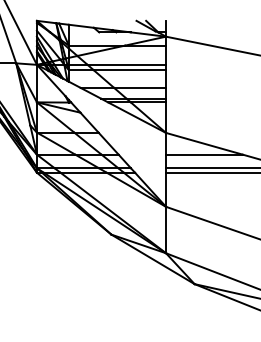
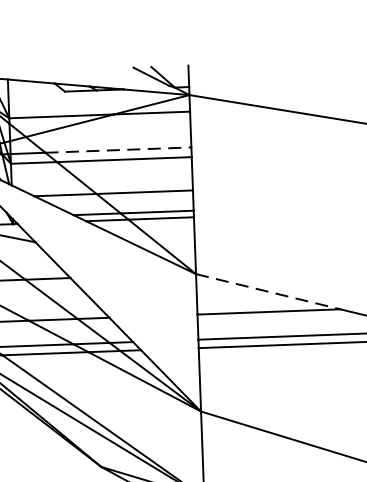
line: (127, 64) -> (119, 149), solid -> dashed
line: (204, 143) -> (268, 291), solid -> dashed

